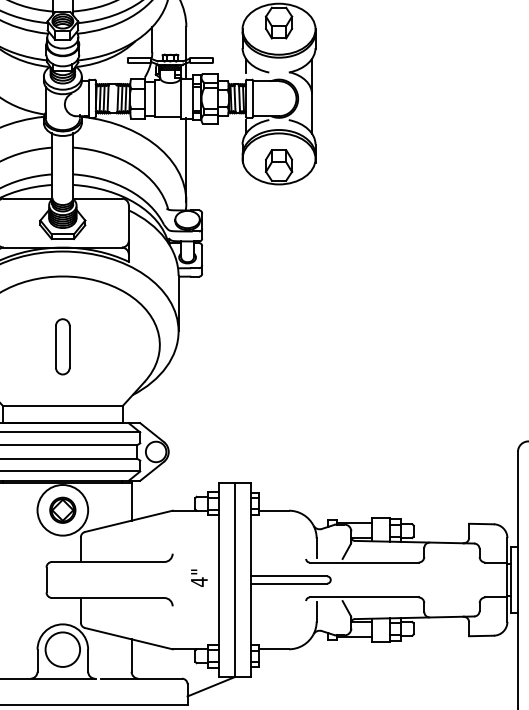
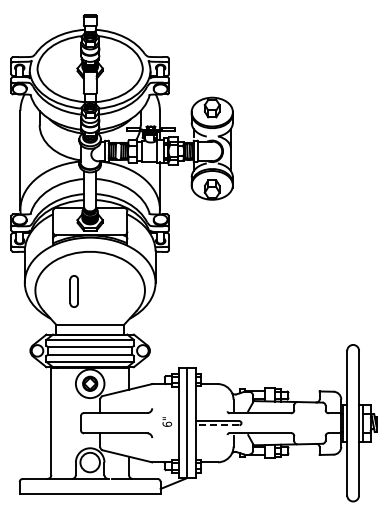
part: (61, 346) -> (73, 291), moved
text: (199, 582) -> (167, 424), 4" -> 6"
line: (288, 584) -> (217, 425), solid -> dashed

